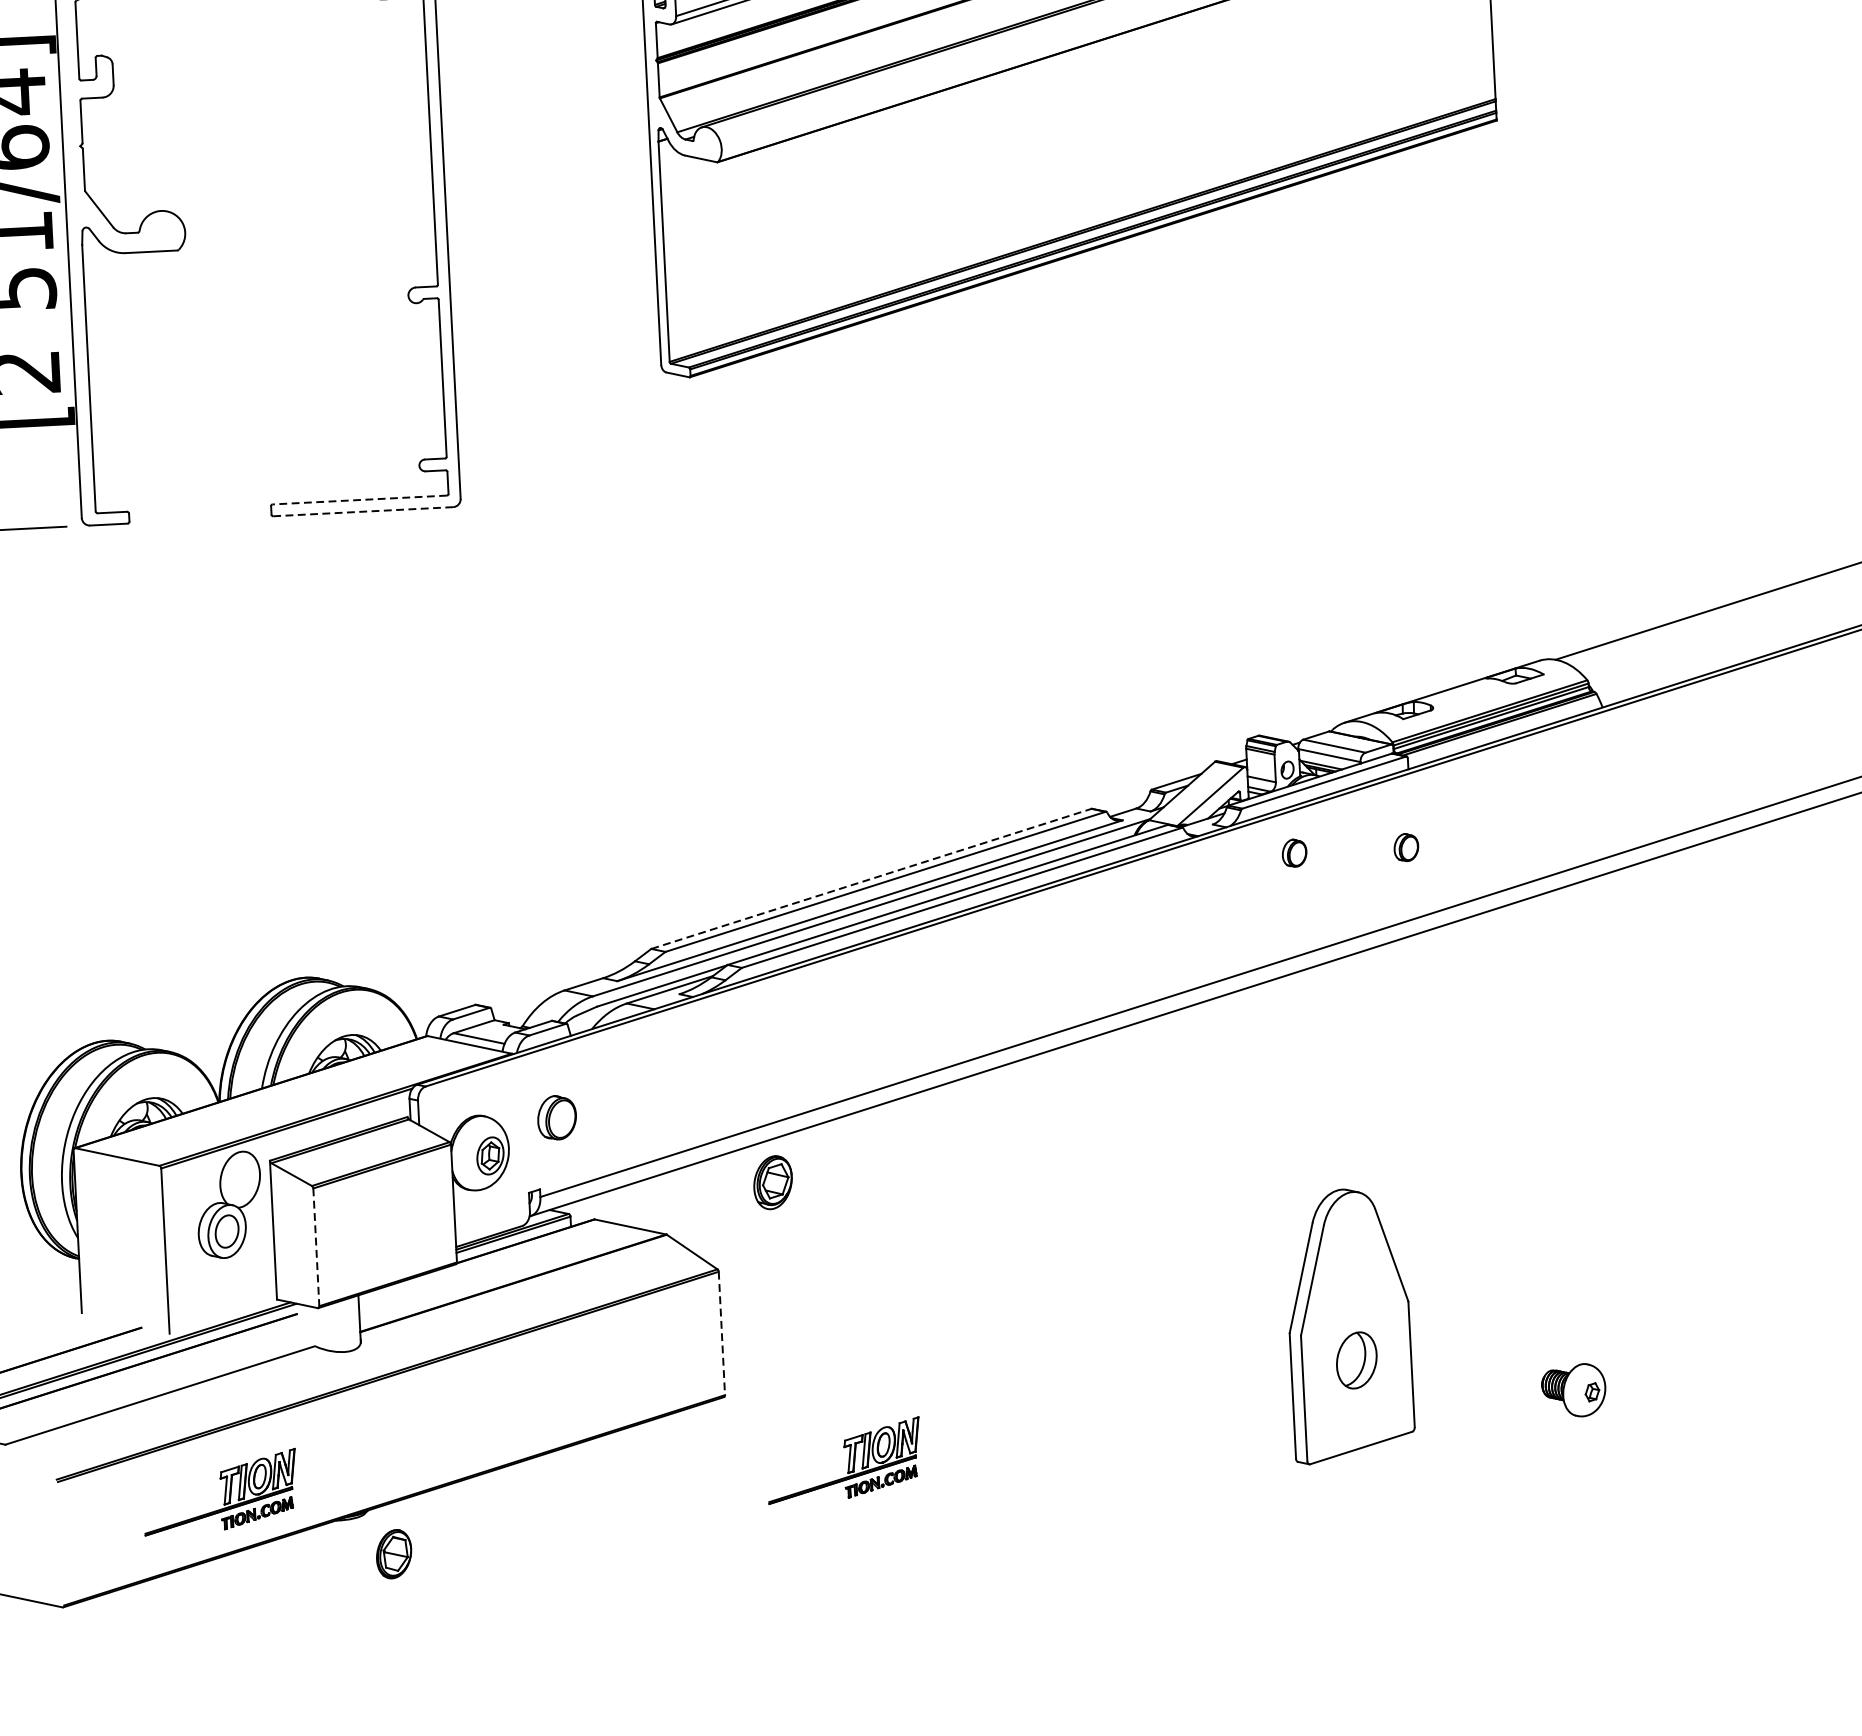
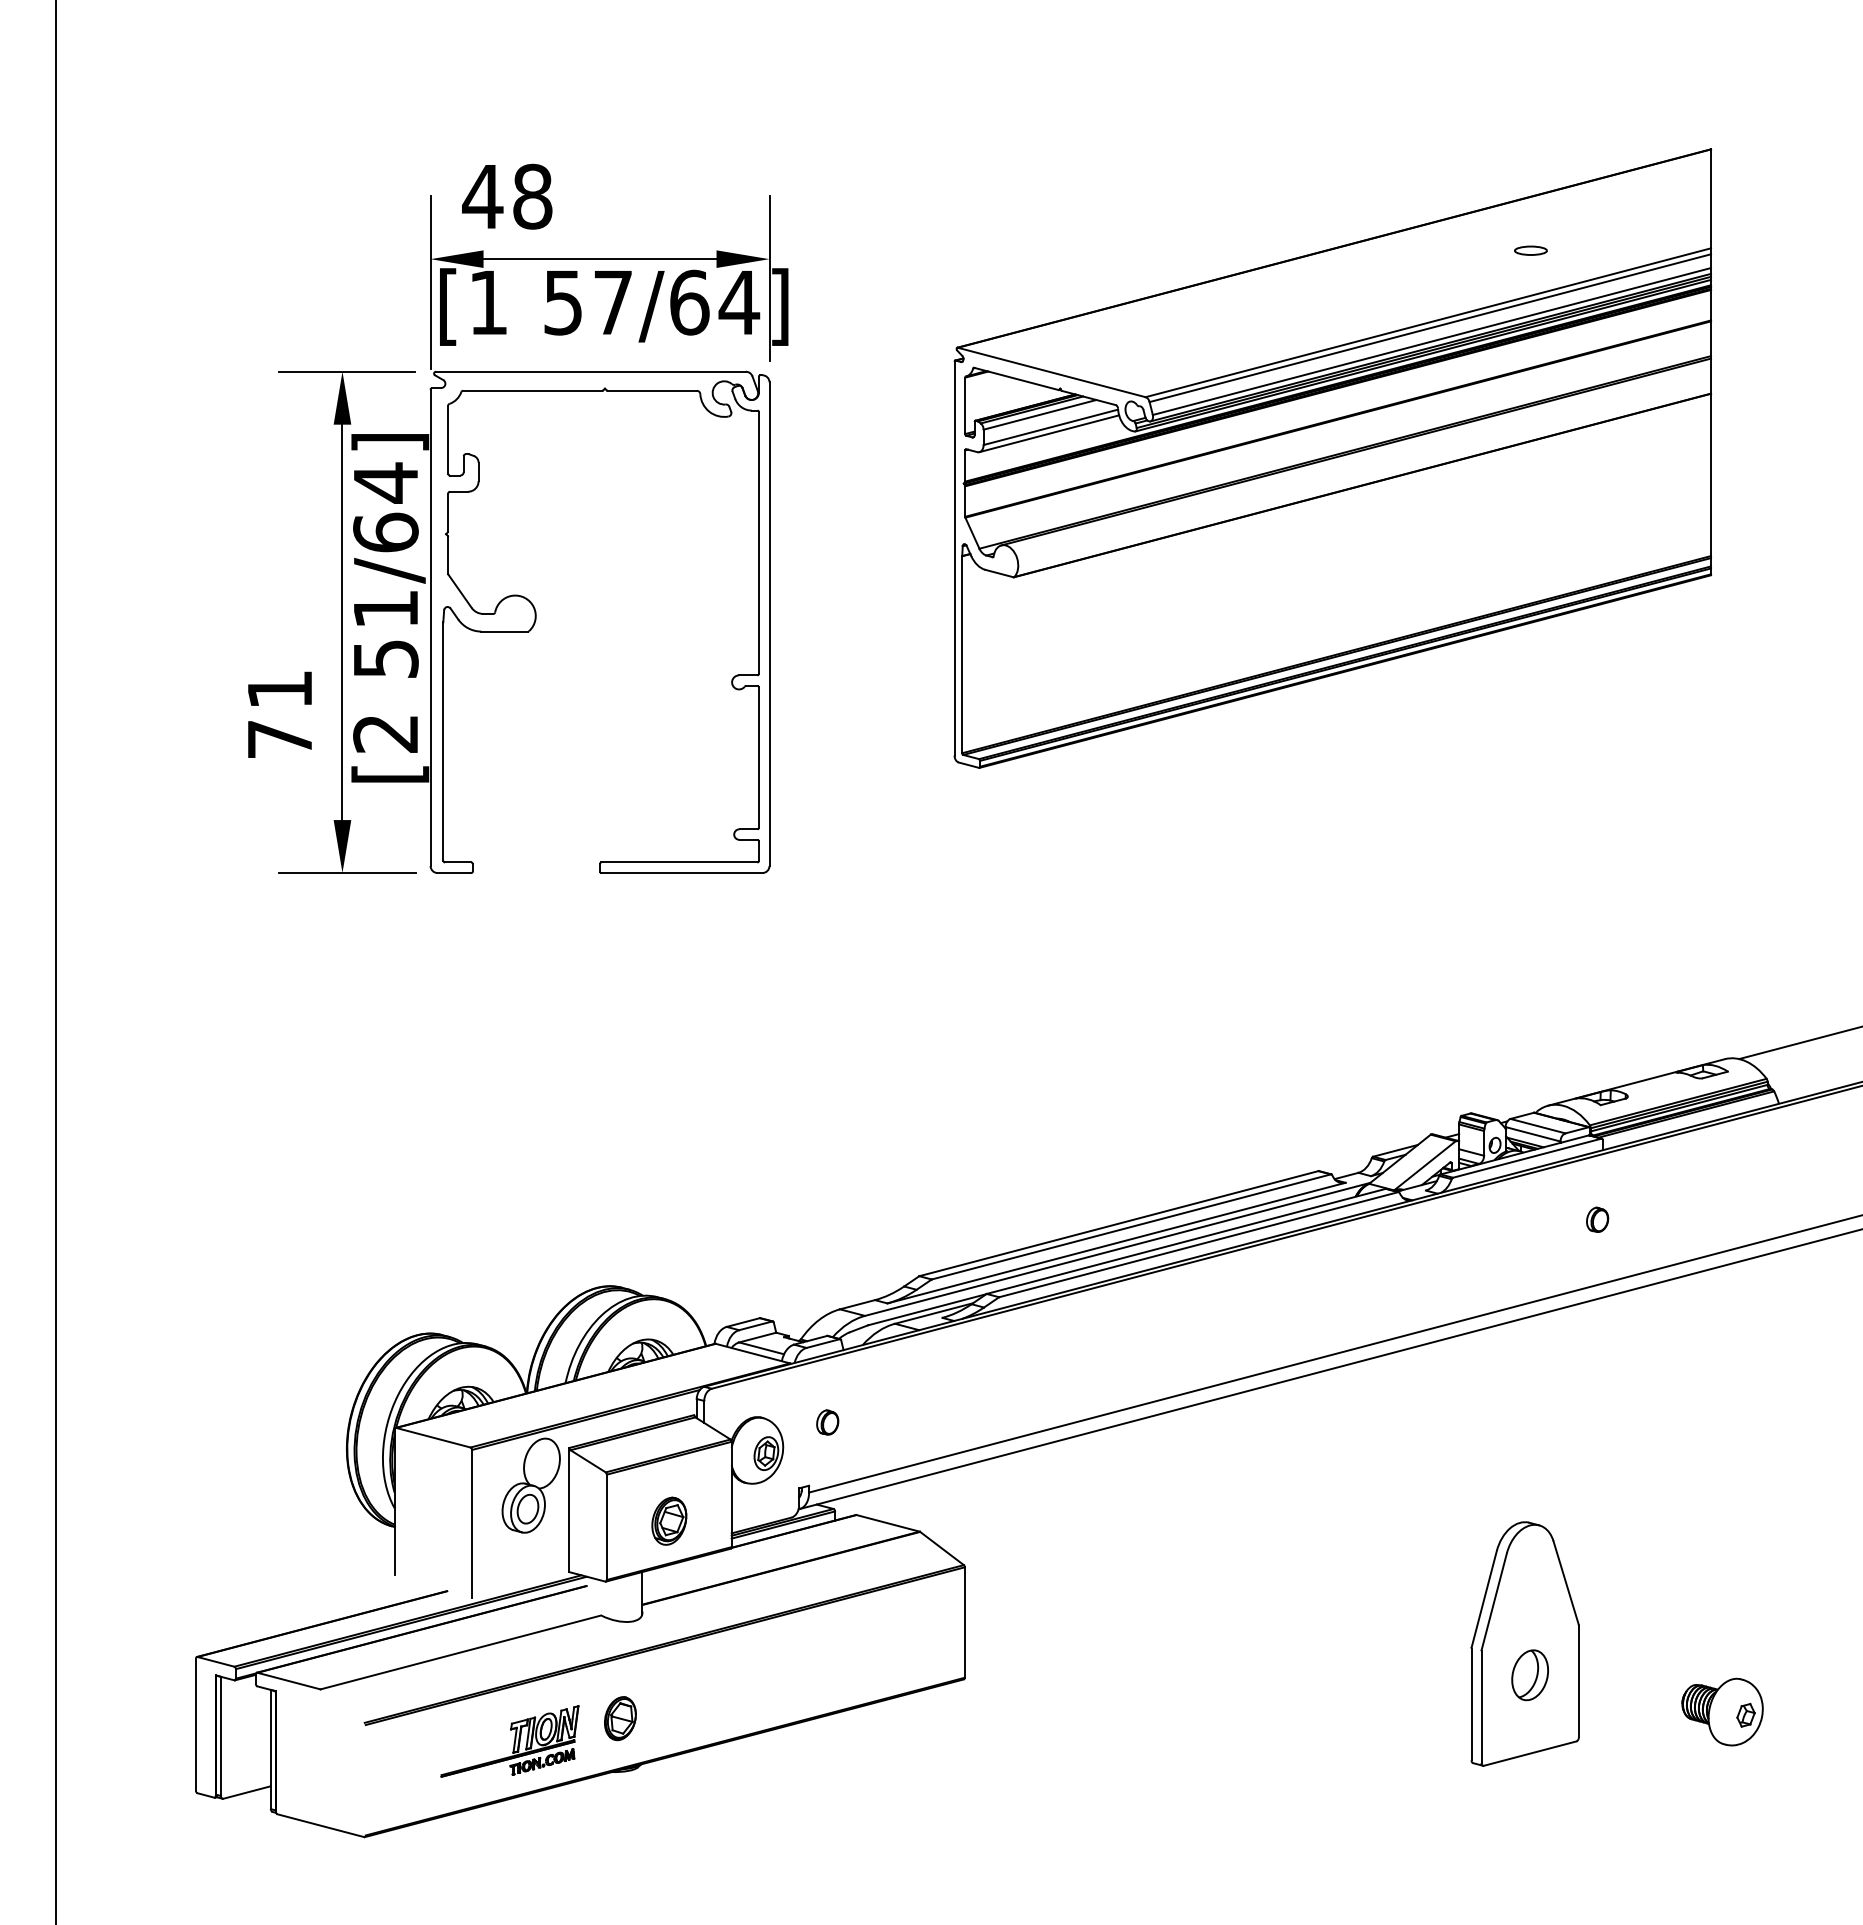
line: (358, 500) -> (678, 862), dashed -> solid
line: (363, 512) -> (682, 873), dashed -> solid
part: (1294, 852) -> (1497, 1219), removed
line: (872, 878) -> (1119, 1223), dashed -> solid
part: (557, 1117) -> (827, 1422), size x0.62
part: (773, 1181) -> (669, 1520), moved
line: (315, 1247) -> (606, 1527), dashed -> solid
line: (721, 1334) -> (964, 1623), dashed -> solid
part: (1573, 1390) -> (1722, 1711), size x1.43
part: (843, 1460) -> (1067, 1741), removed
part: (394, 1554) -> (620, 1718), moved

